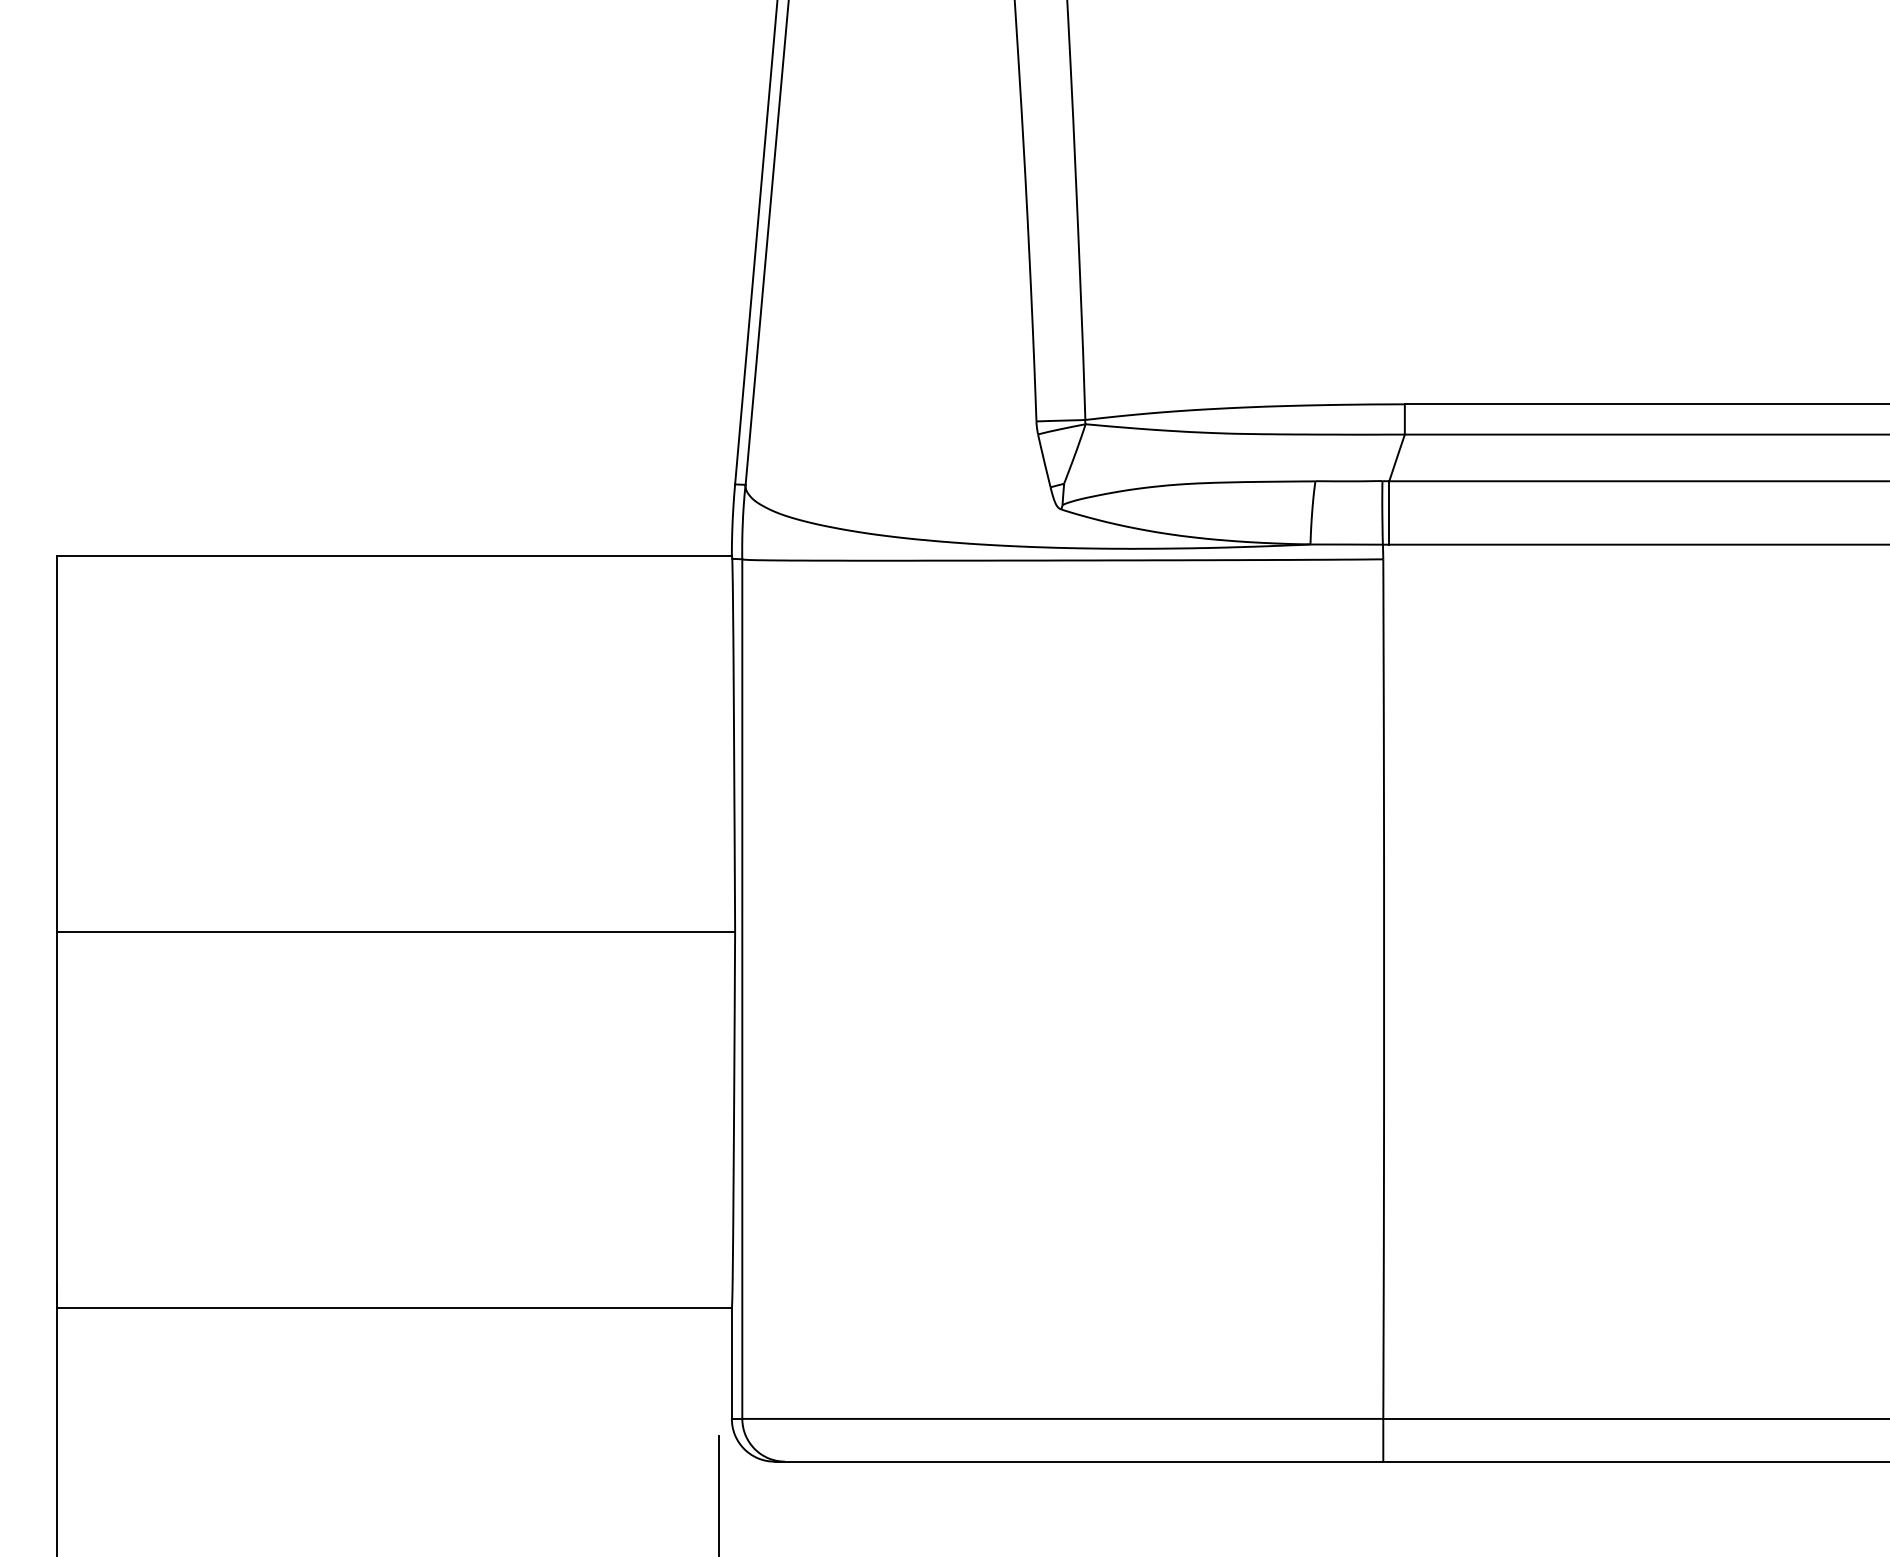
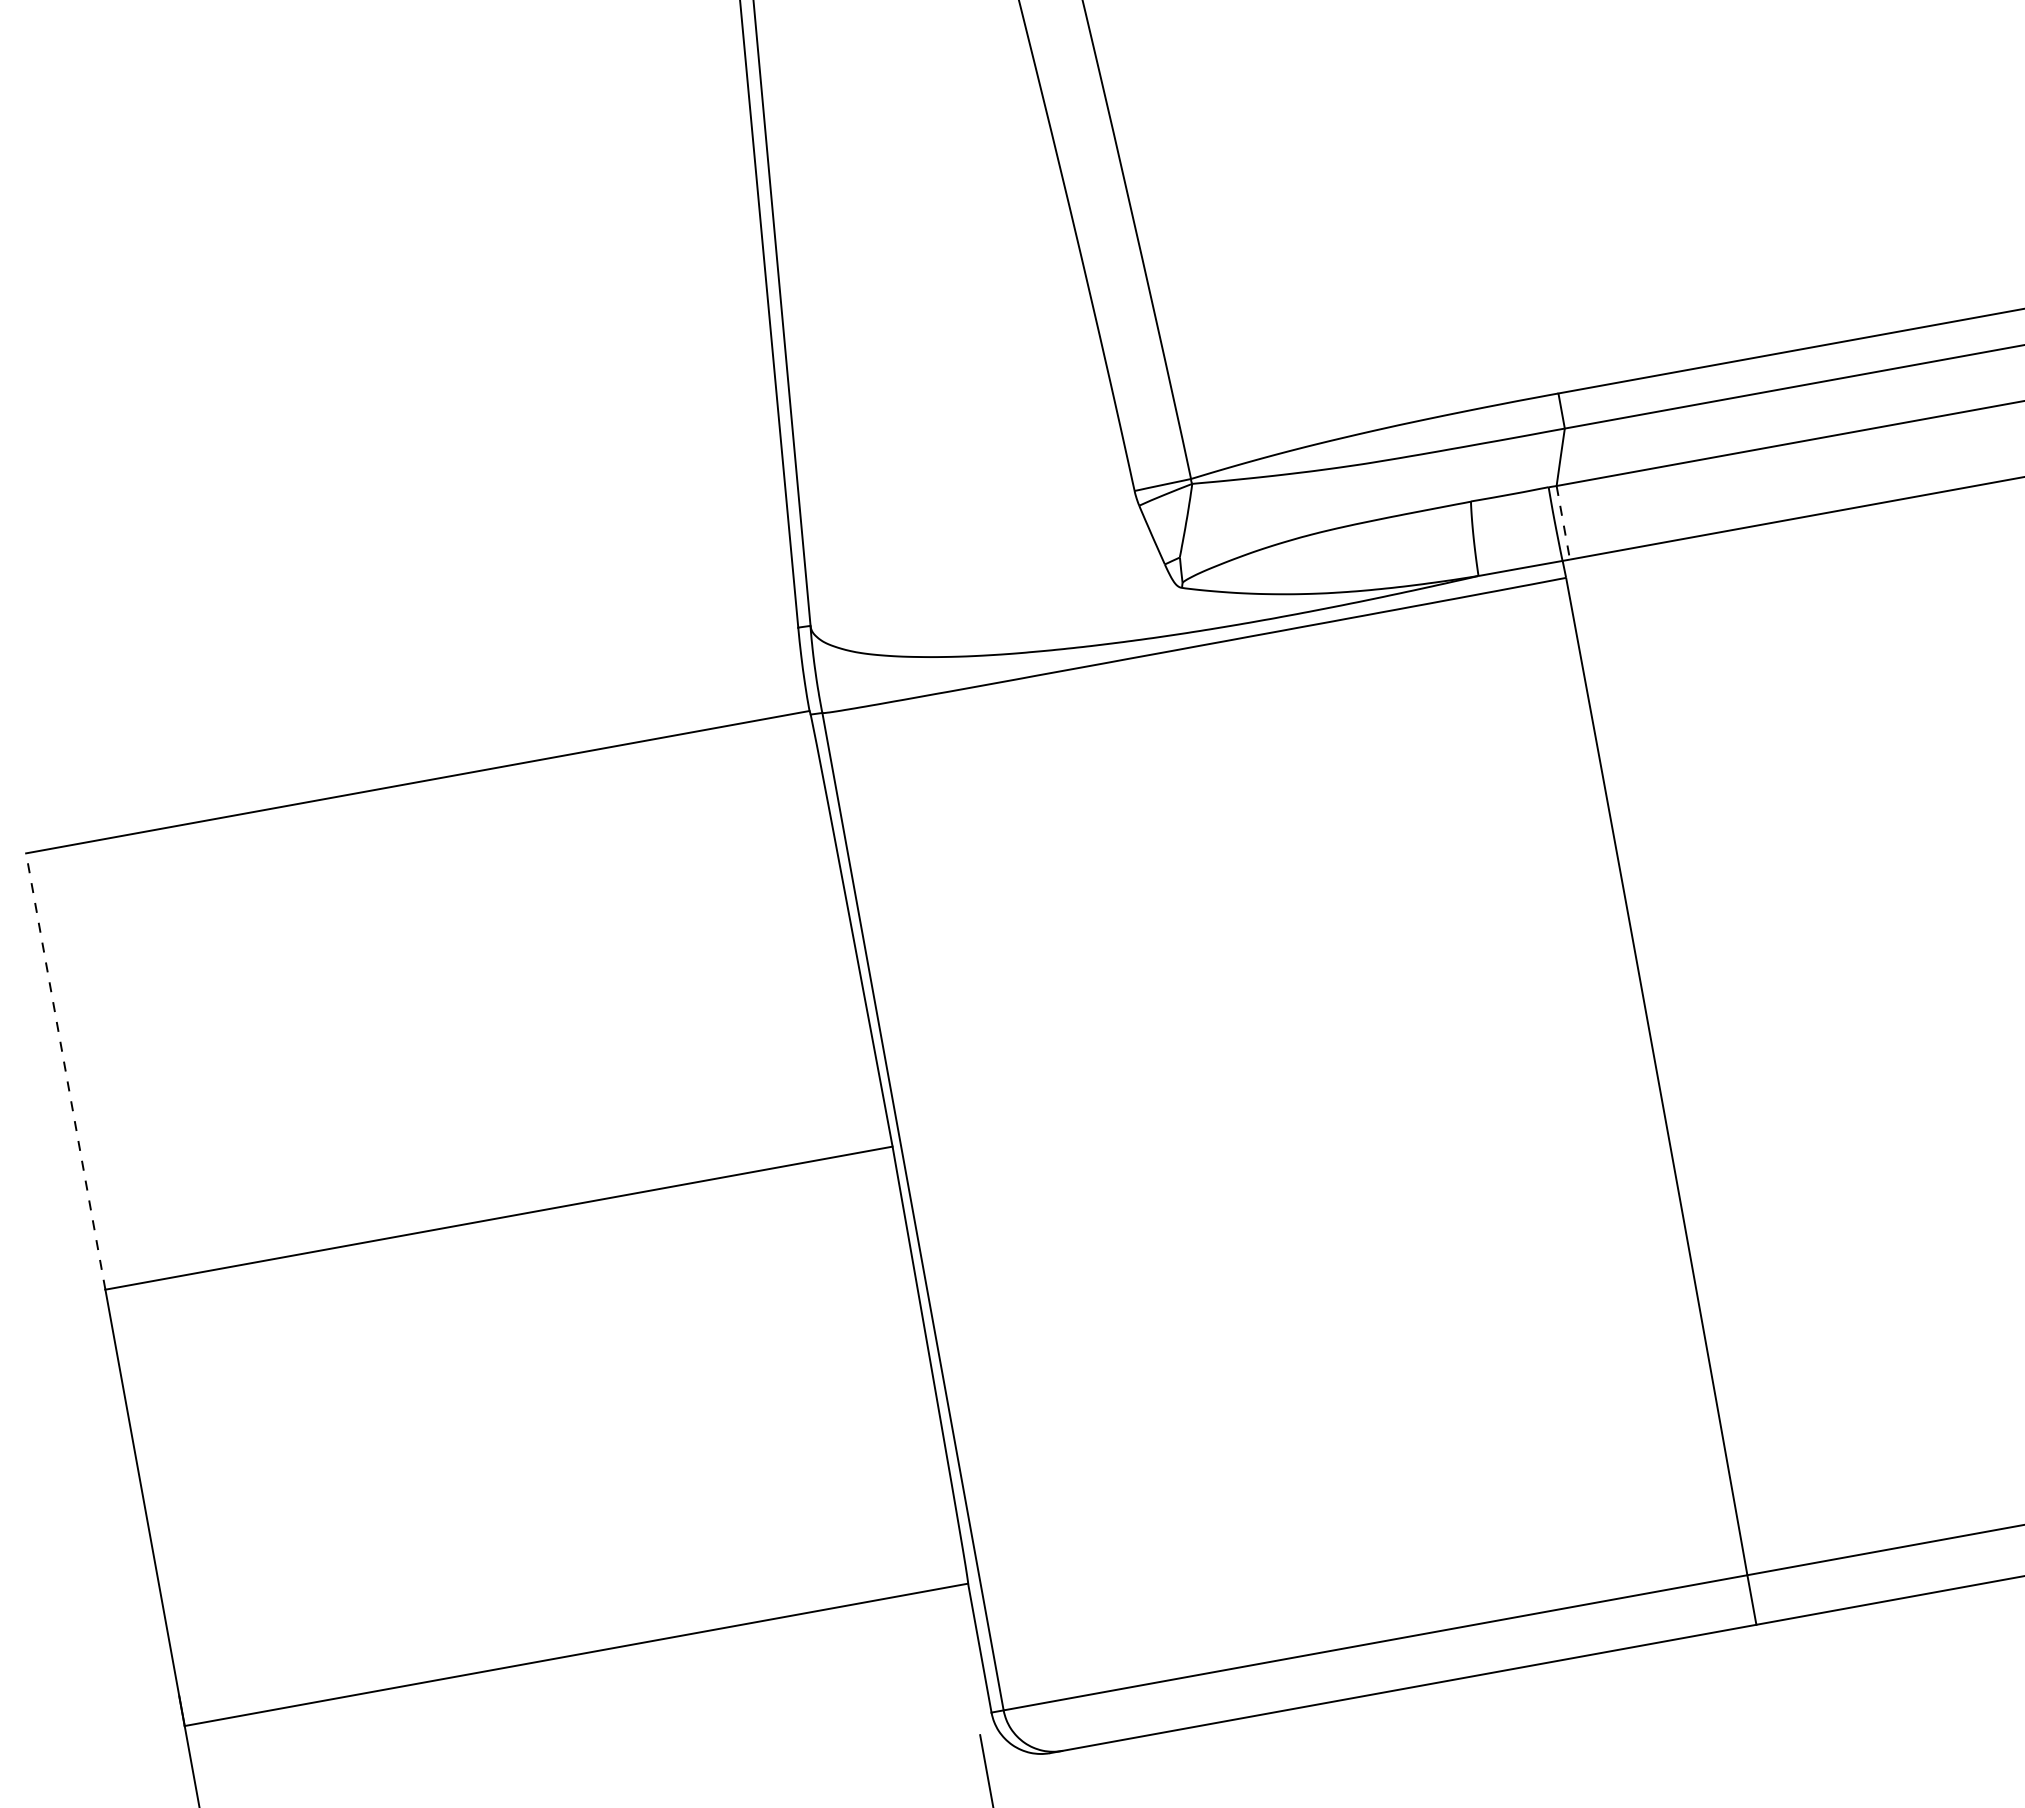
line: (1389, 512) -> (1563, 522), solid -> dashed
line: (56, 743) -> (65, 1071), solid -> dashed

